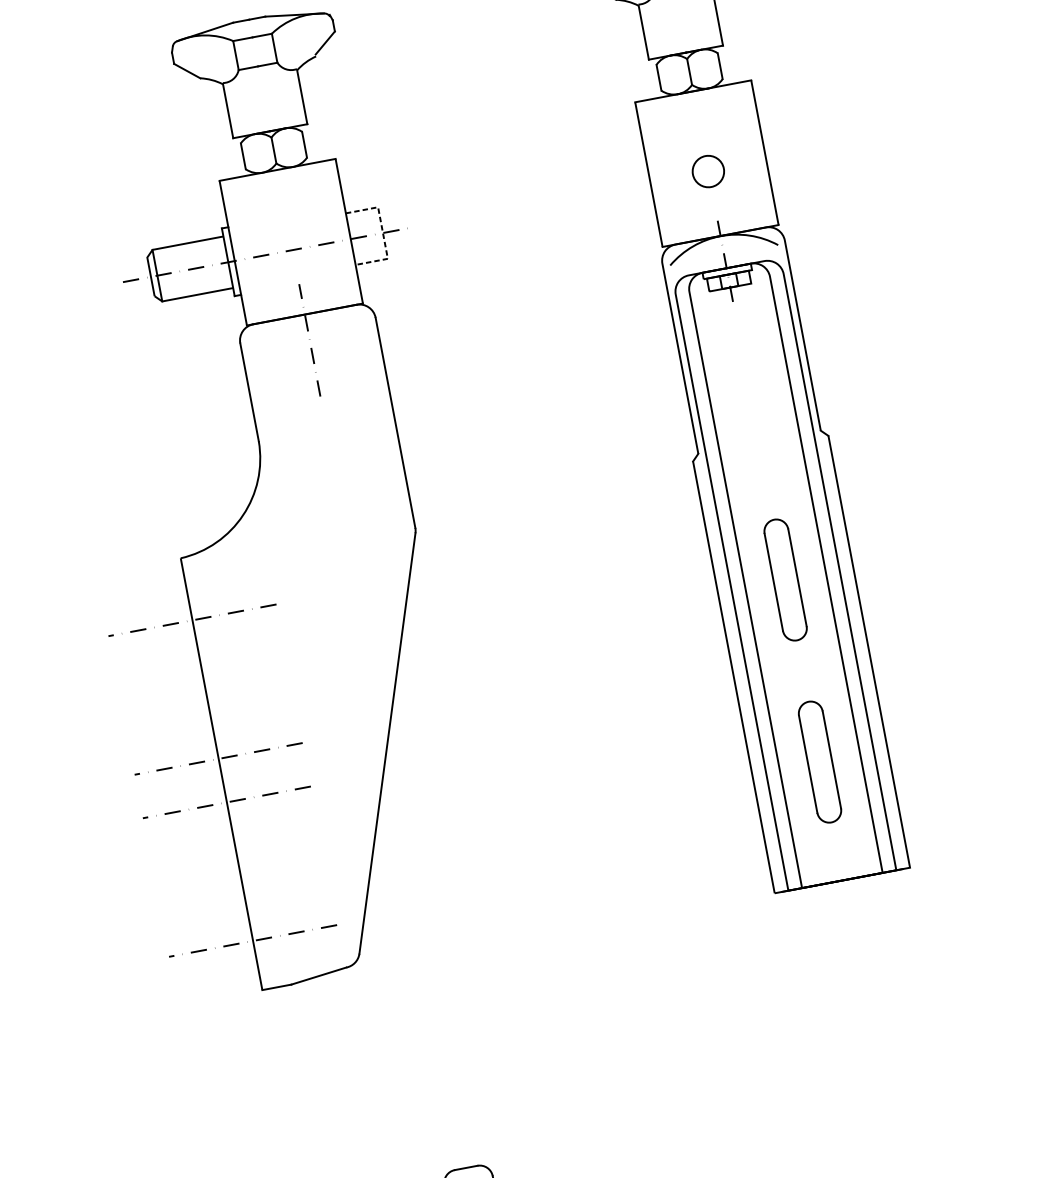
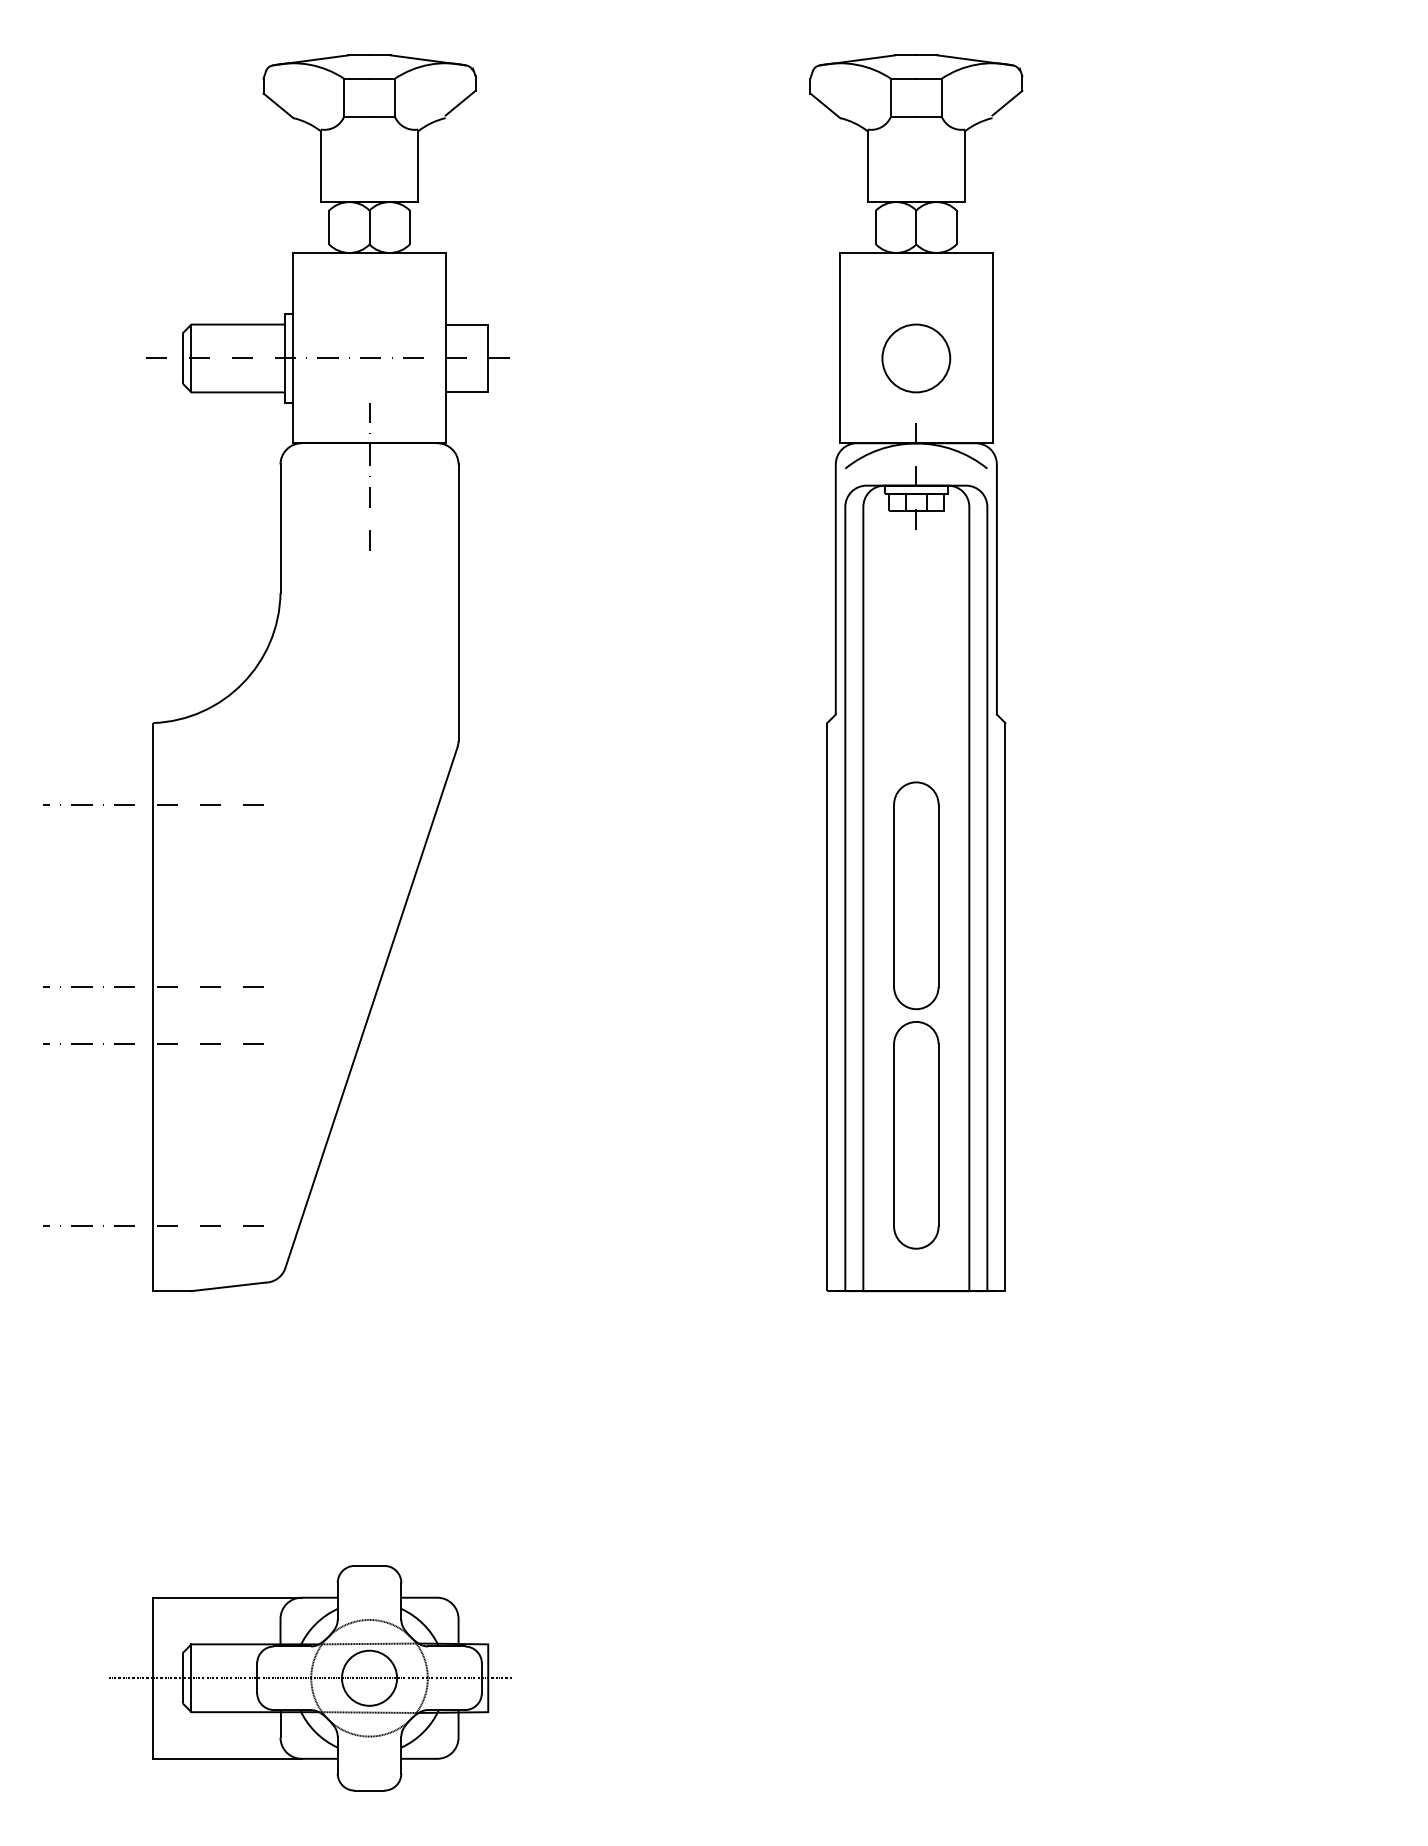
circle: (708, 171) -> (916, 358), size x1.67
line: (383, 233) -> (488, 358), dashed -> solid
part: (785, 579) -> (916, 895), size x1.43
part: (820, 762) -> (916, 1135), size x1.43

